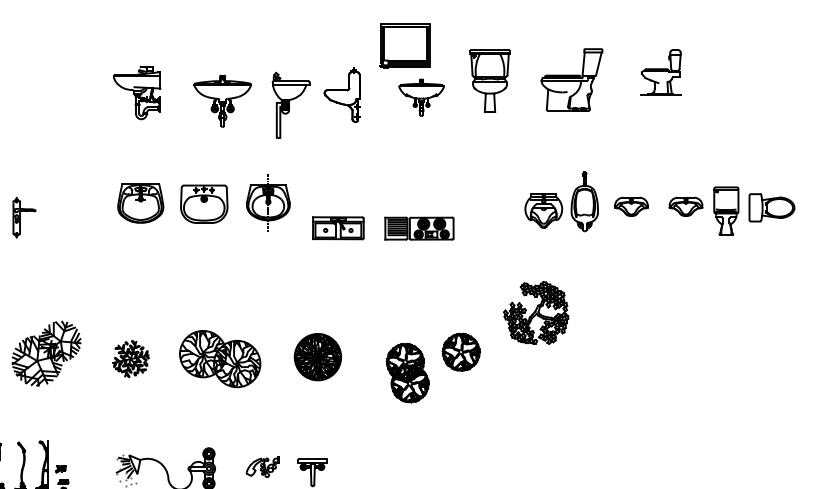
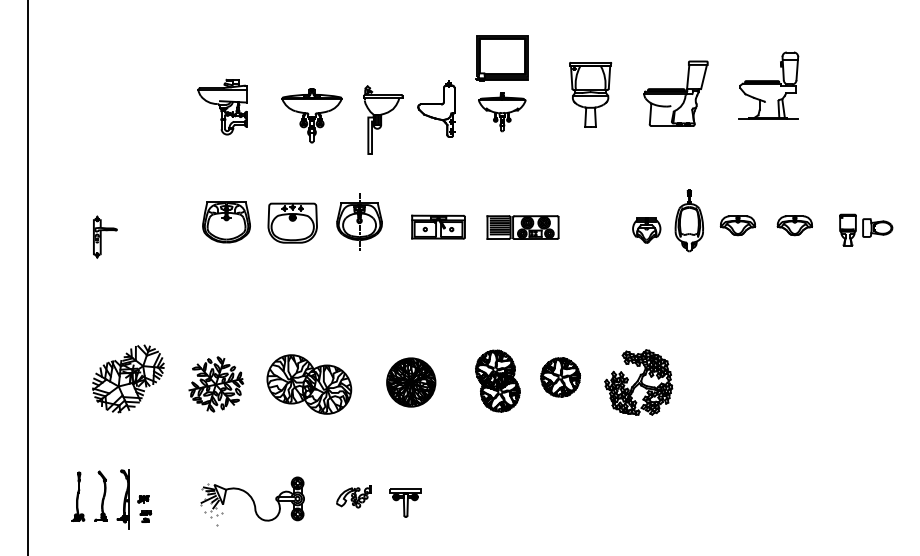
part: (660, 72) -> (768, 85), size x1.43
part: (421, 98) -> (502, 112), moved
part: (754, 210) -> (866, 229), size x0.62
part: (543, 211) -> (646, 230), size x0.71
part: (383, 227) -> (485, 226), moved
part: (535, 312) -> (638, 382), moved
part: (131, 359) -> (216, 384), size x1.43
part: (407, 372) -> (497, 380), moved

